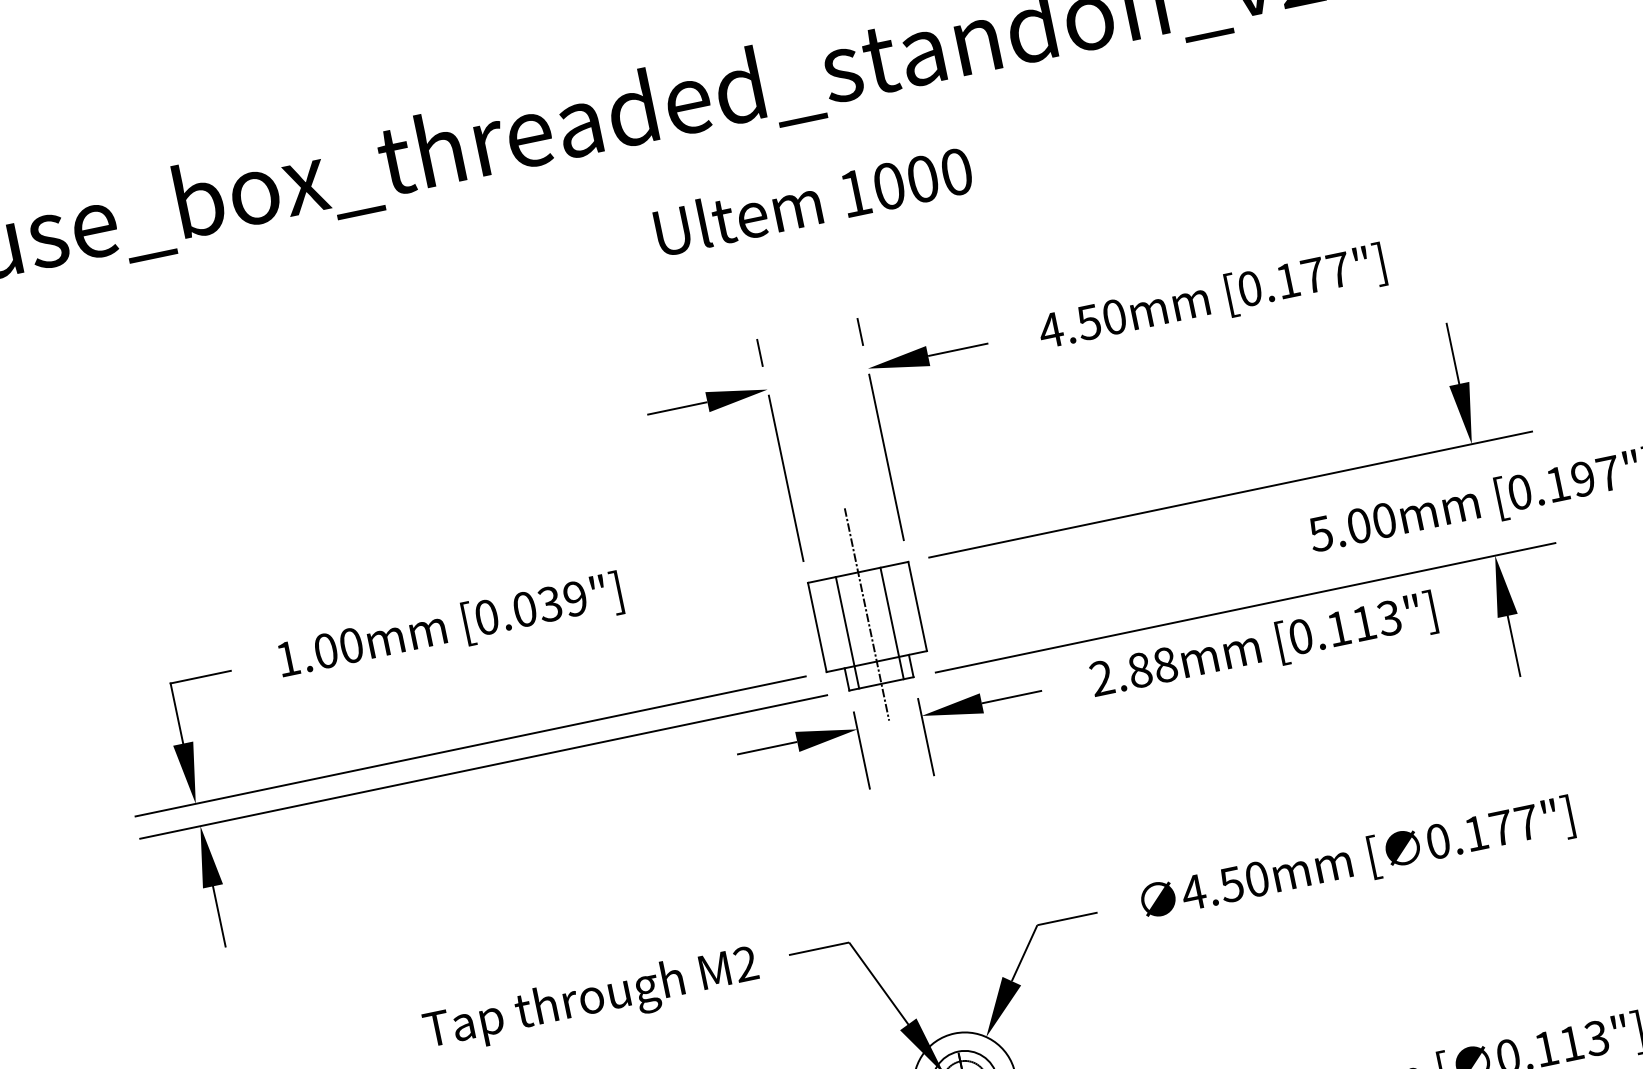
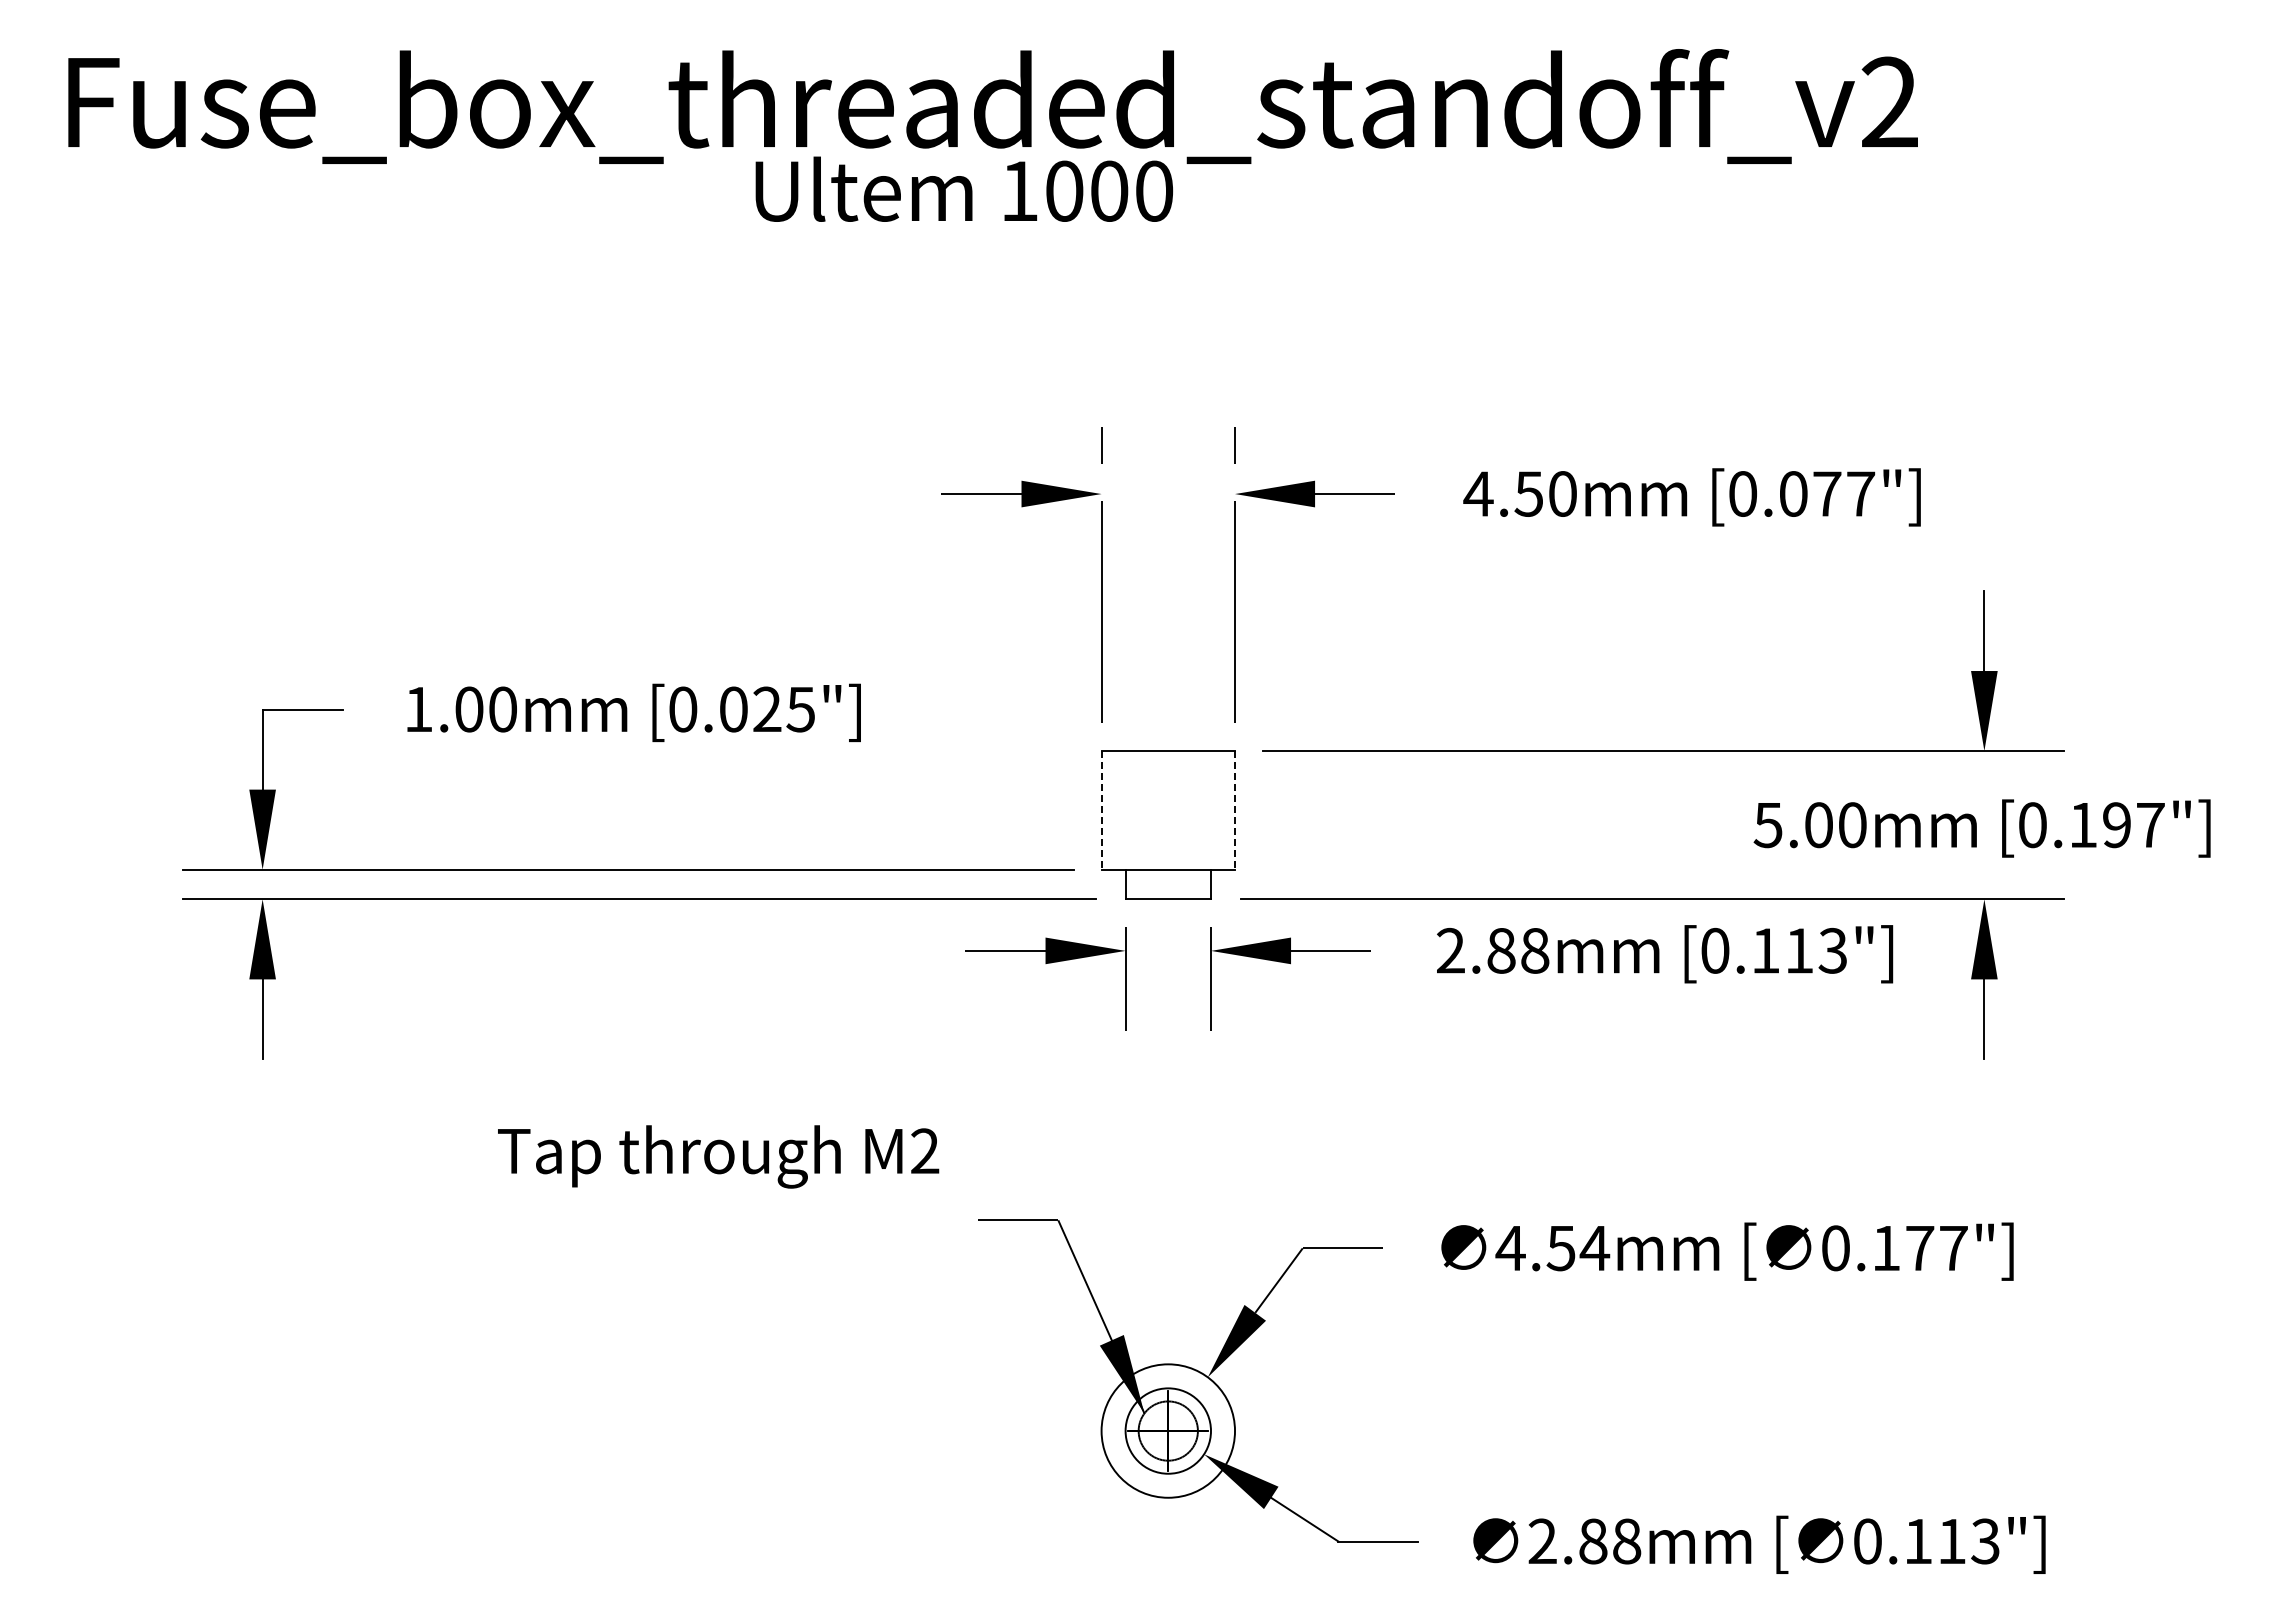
text: (813, 199) -> (964, 188), moved
text: (1287, 280) -> (1793, 493), [0.177"] -> [0.077"]
text: (562, 601) -> (783, 709), [0.039"] -> [0.025"]
line: (918, 606) -> (1235, 810), solid -> dashed
line: (867, 614) -> (1168, 806), removed
line: (891, 623) -> (1197, 825), removed
line: (817, 627) -> (1101, 810), solid -> dashed
line: (847, 633) -> (1138, 825), removed
text: (1256, 879) -> (1594, 1248), 4.50mm -> 4.54mm
text: (591, 1000) -> (718, 1156), moved

